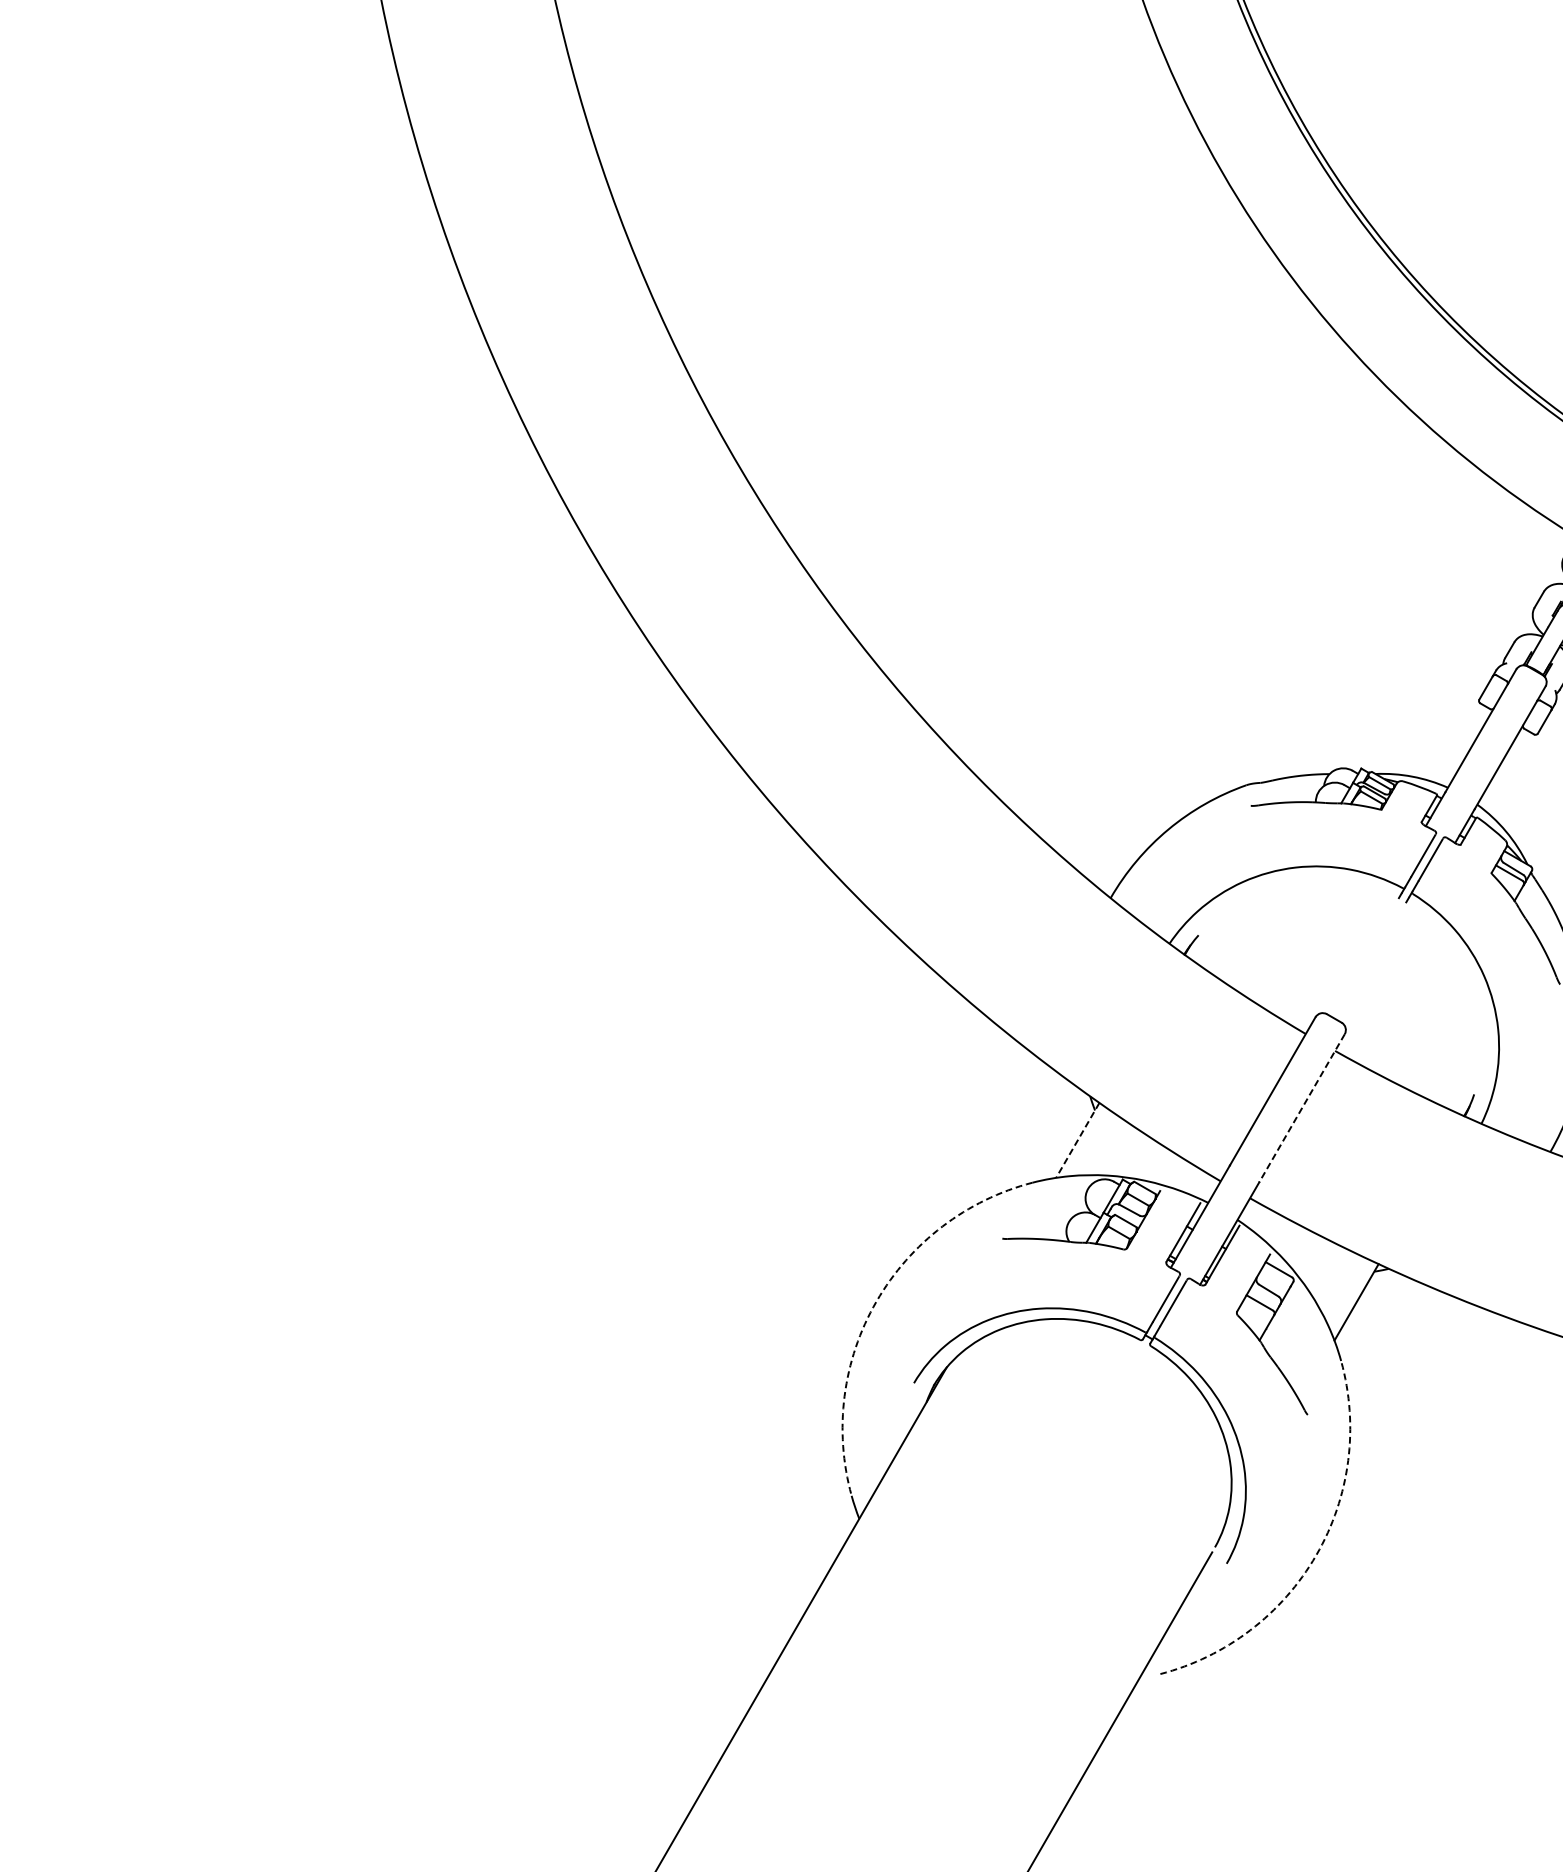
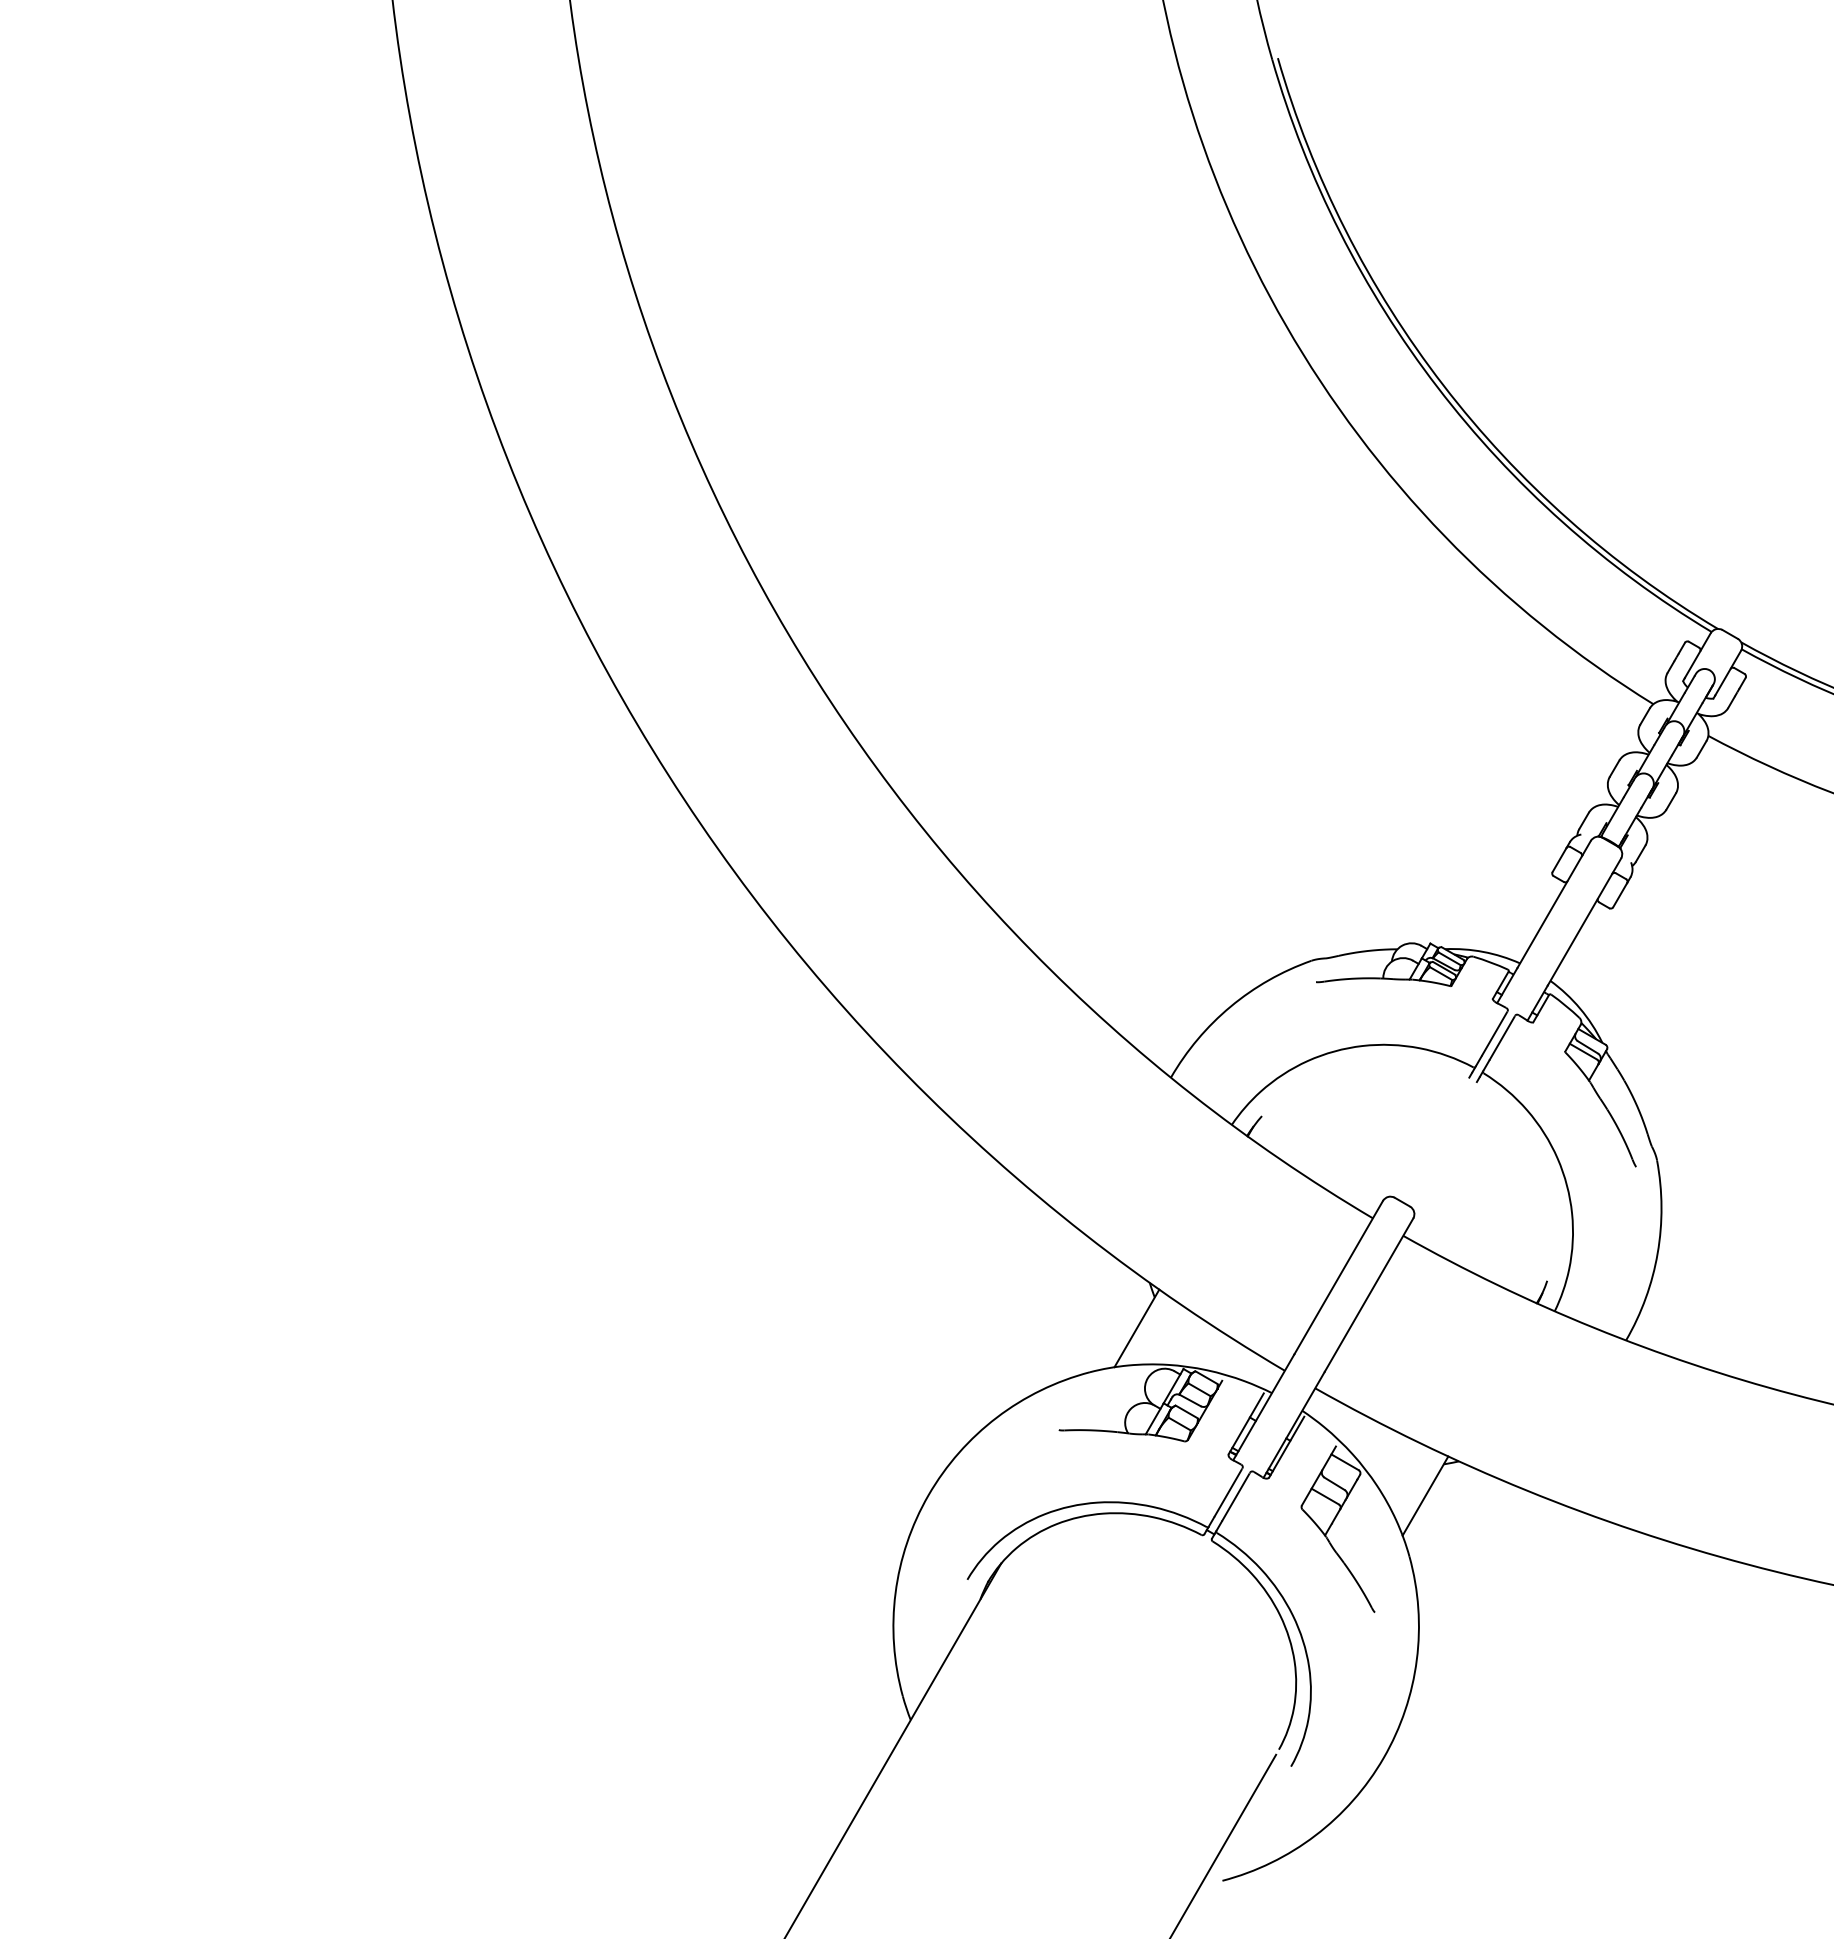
line: (1302, 1108) -> (1369, 1295), dashed -> solid
line: (1077, 1140) -> (1136, 1328), dashed -> solid
arc: (876, 1301) -> (928, 1495), dashed -> solid
arc: (1316, 1554) -> (1383, 1757), dashed -> solid

